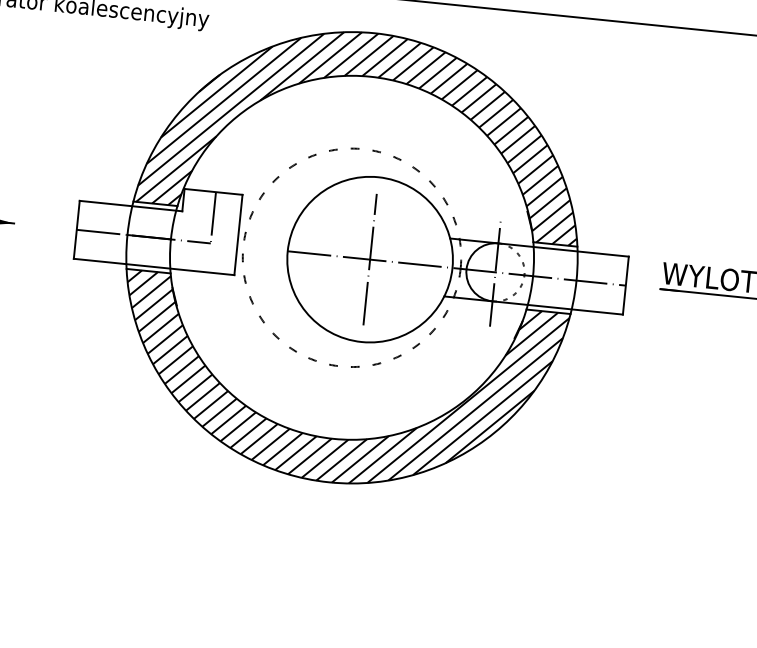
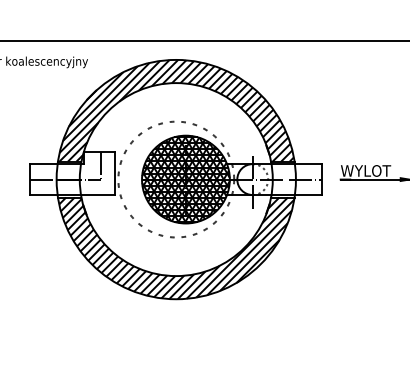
hatch: (369, 259) -> (185, 179), added

